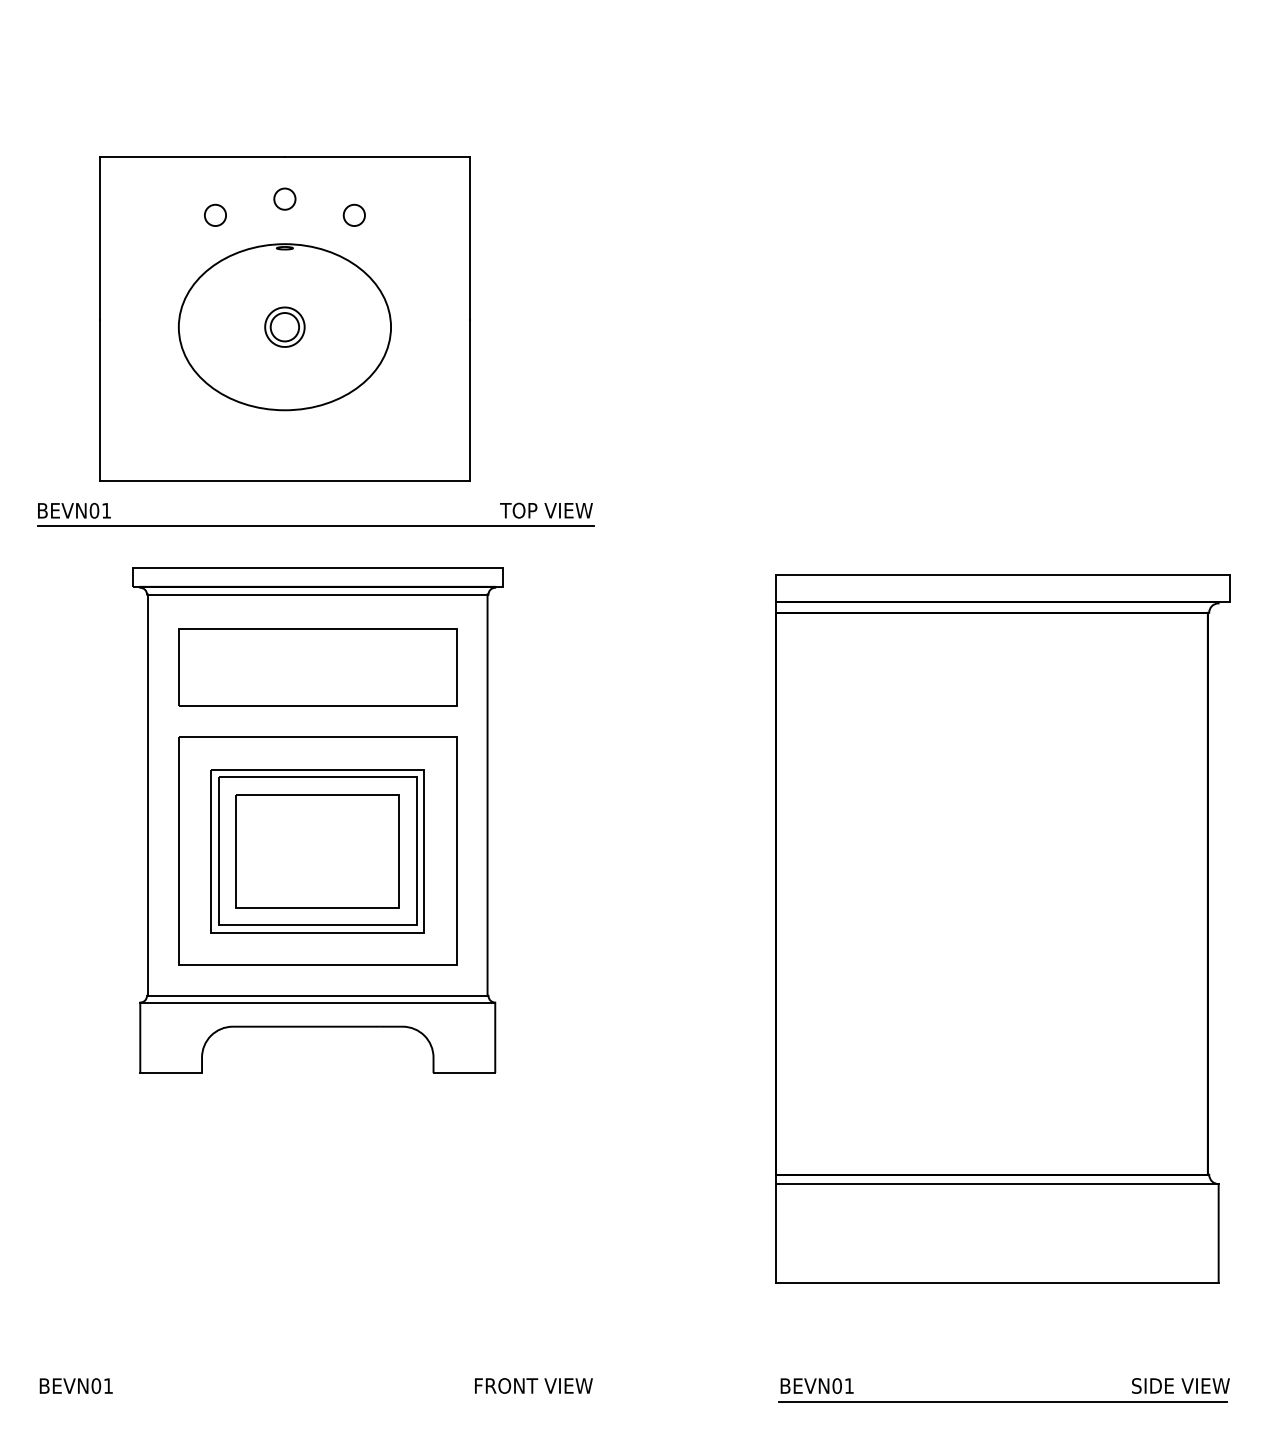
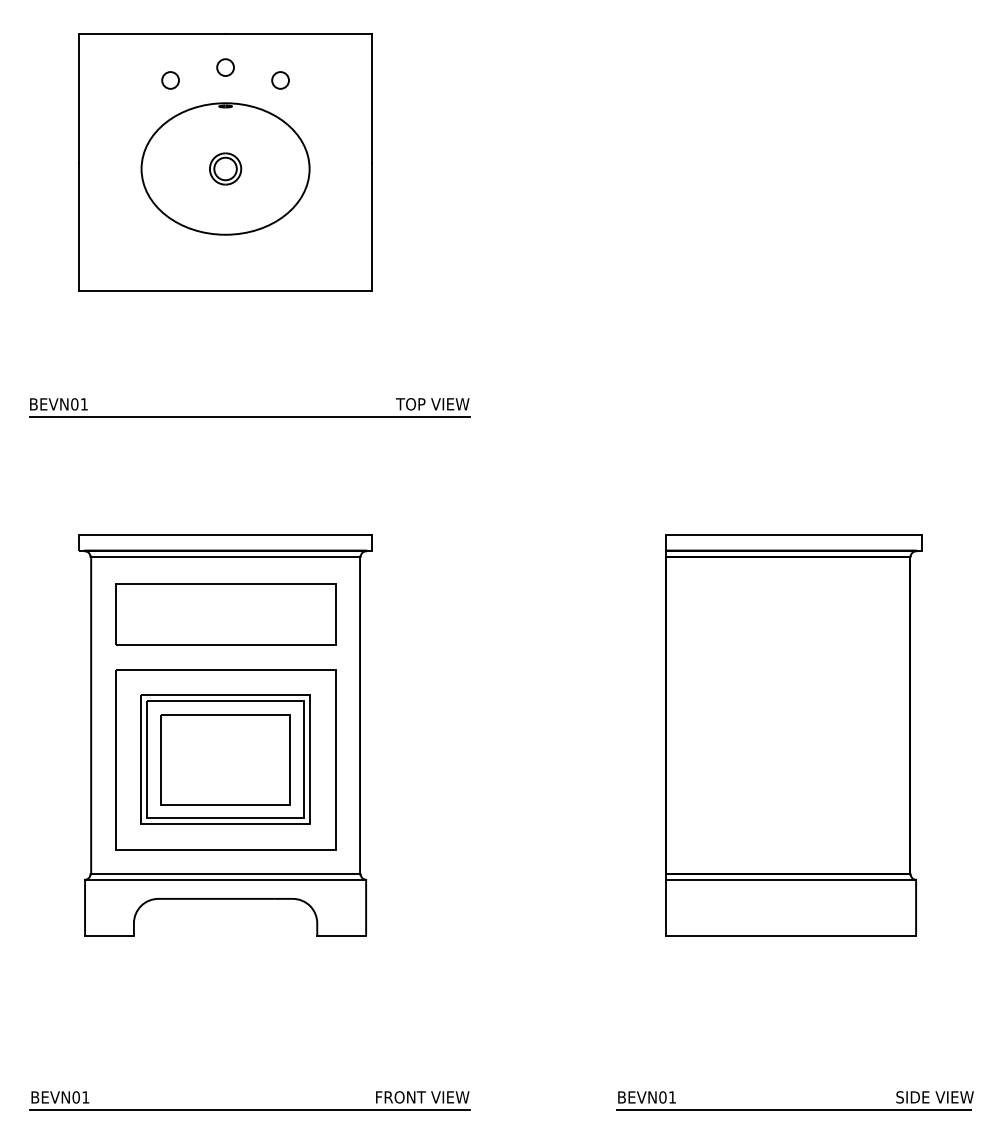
part: (284, 319) -> (225, 162), moved
part: (317, 820) -> (225, 735), moved
part: (1002, 928) -> (793, 735), size x0.71
line: (316, 1401) -> (250, 1109), added

